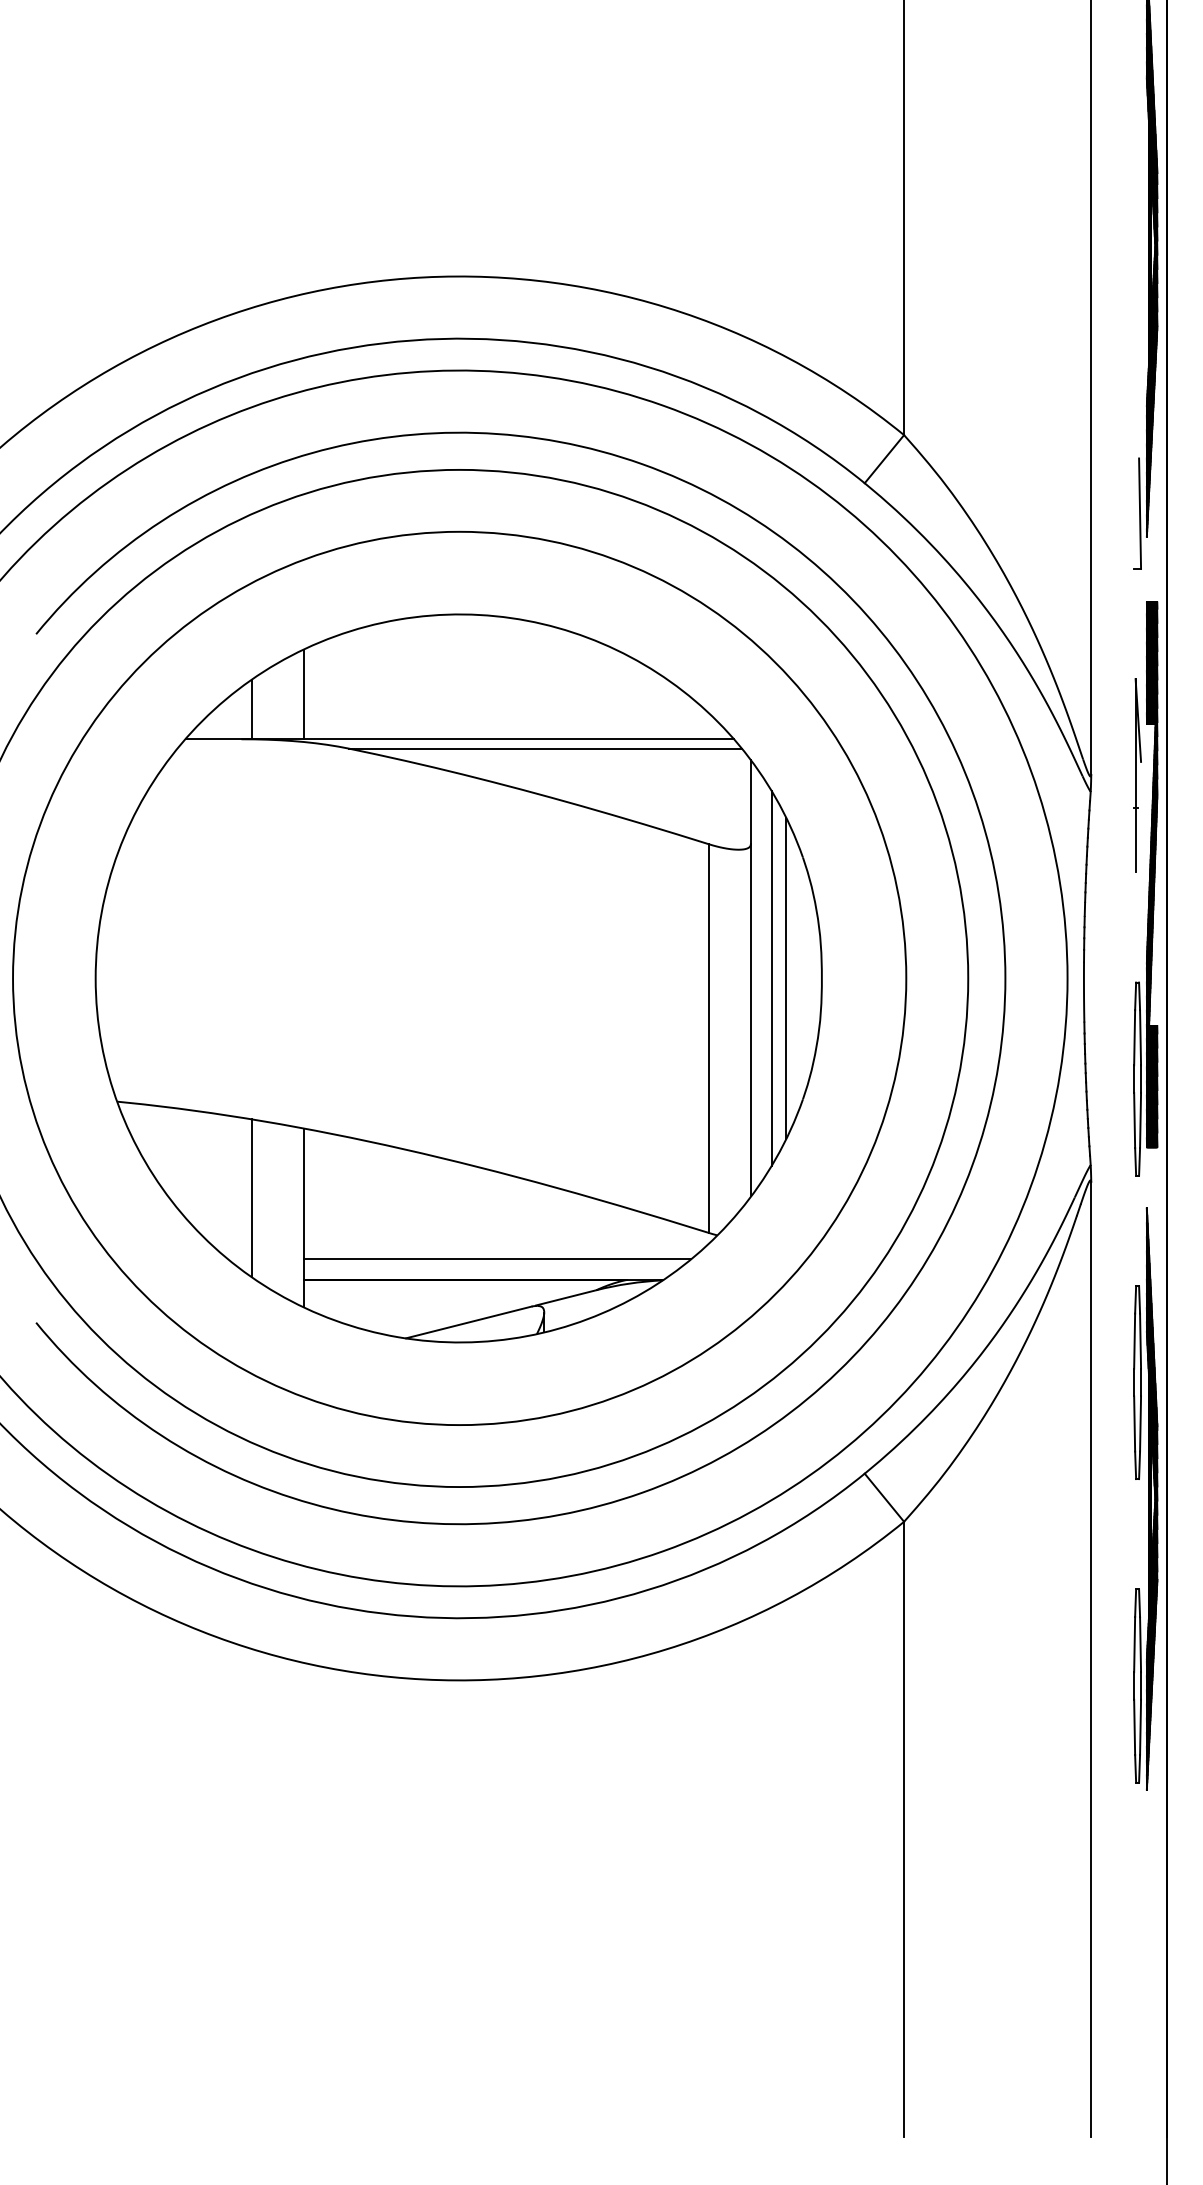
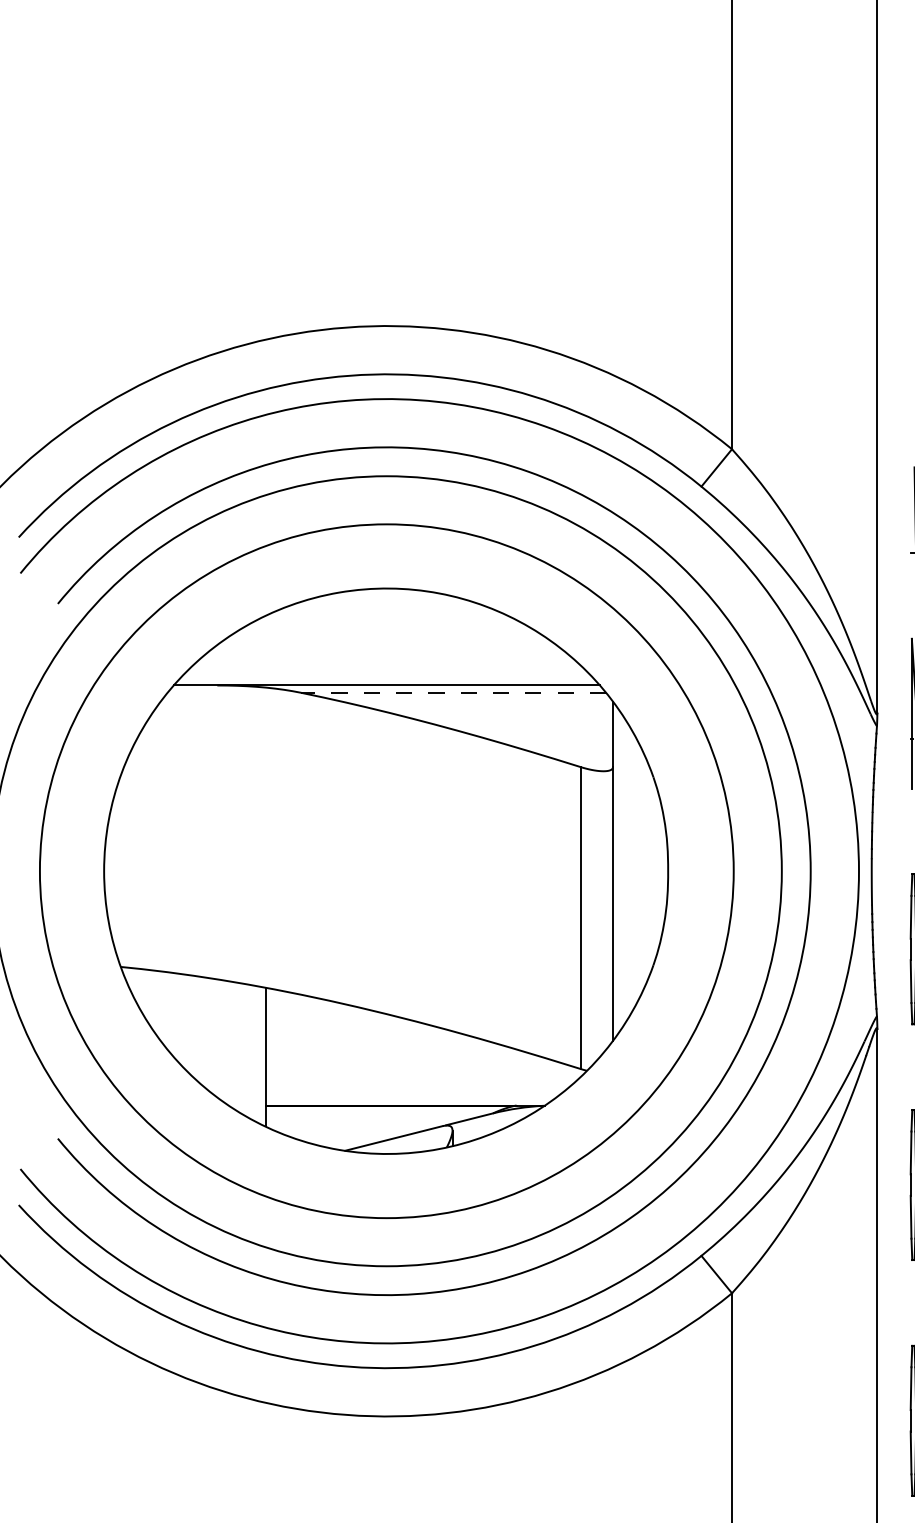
line: (303, 694) -> (265, 650), removed
line: (251, 709) -> (225, 662), removed
line: (545, 748) -> (453, 692), solid -> dashed
line: (771, 978) -> (629, 871), removed
line: (786, 978) -> (640, 871), removed
line: (251, 1197) -> (225, 1041), removed
line: (497, 1259) -> (416, 1089), removed

